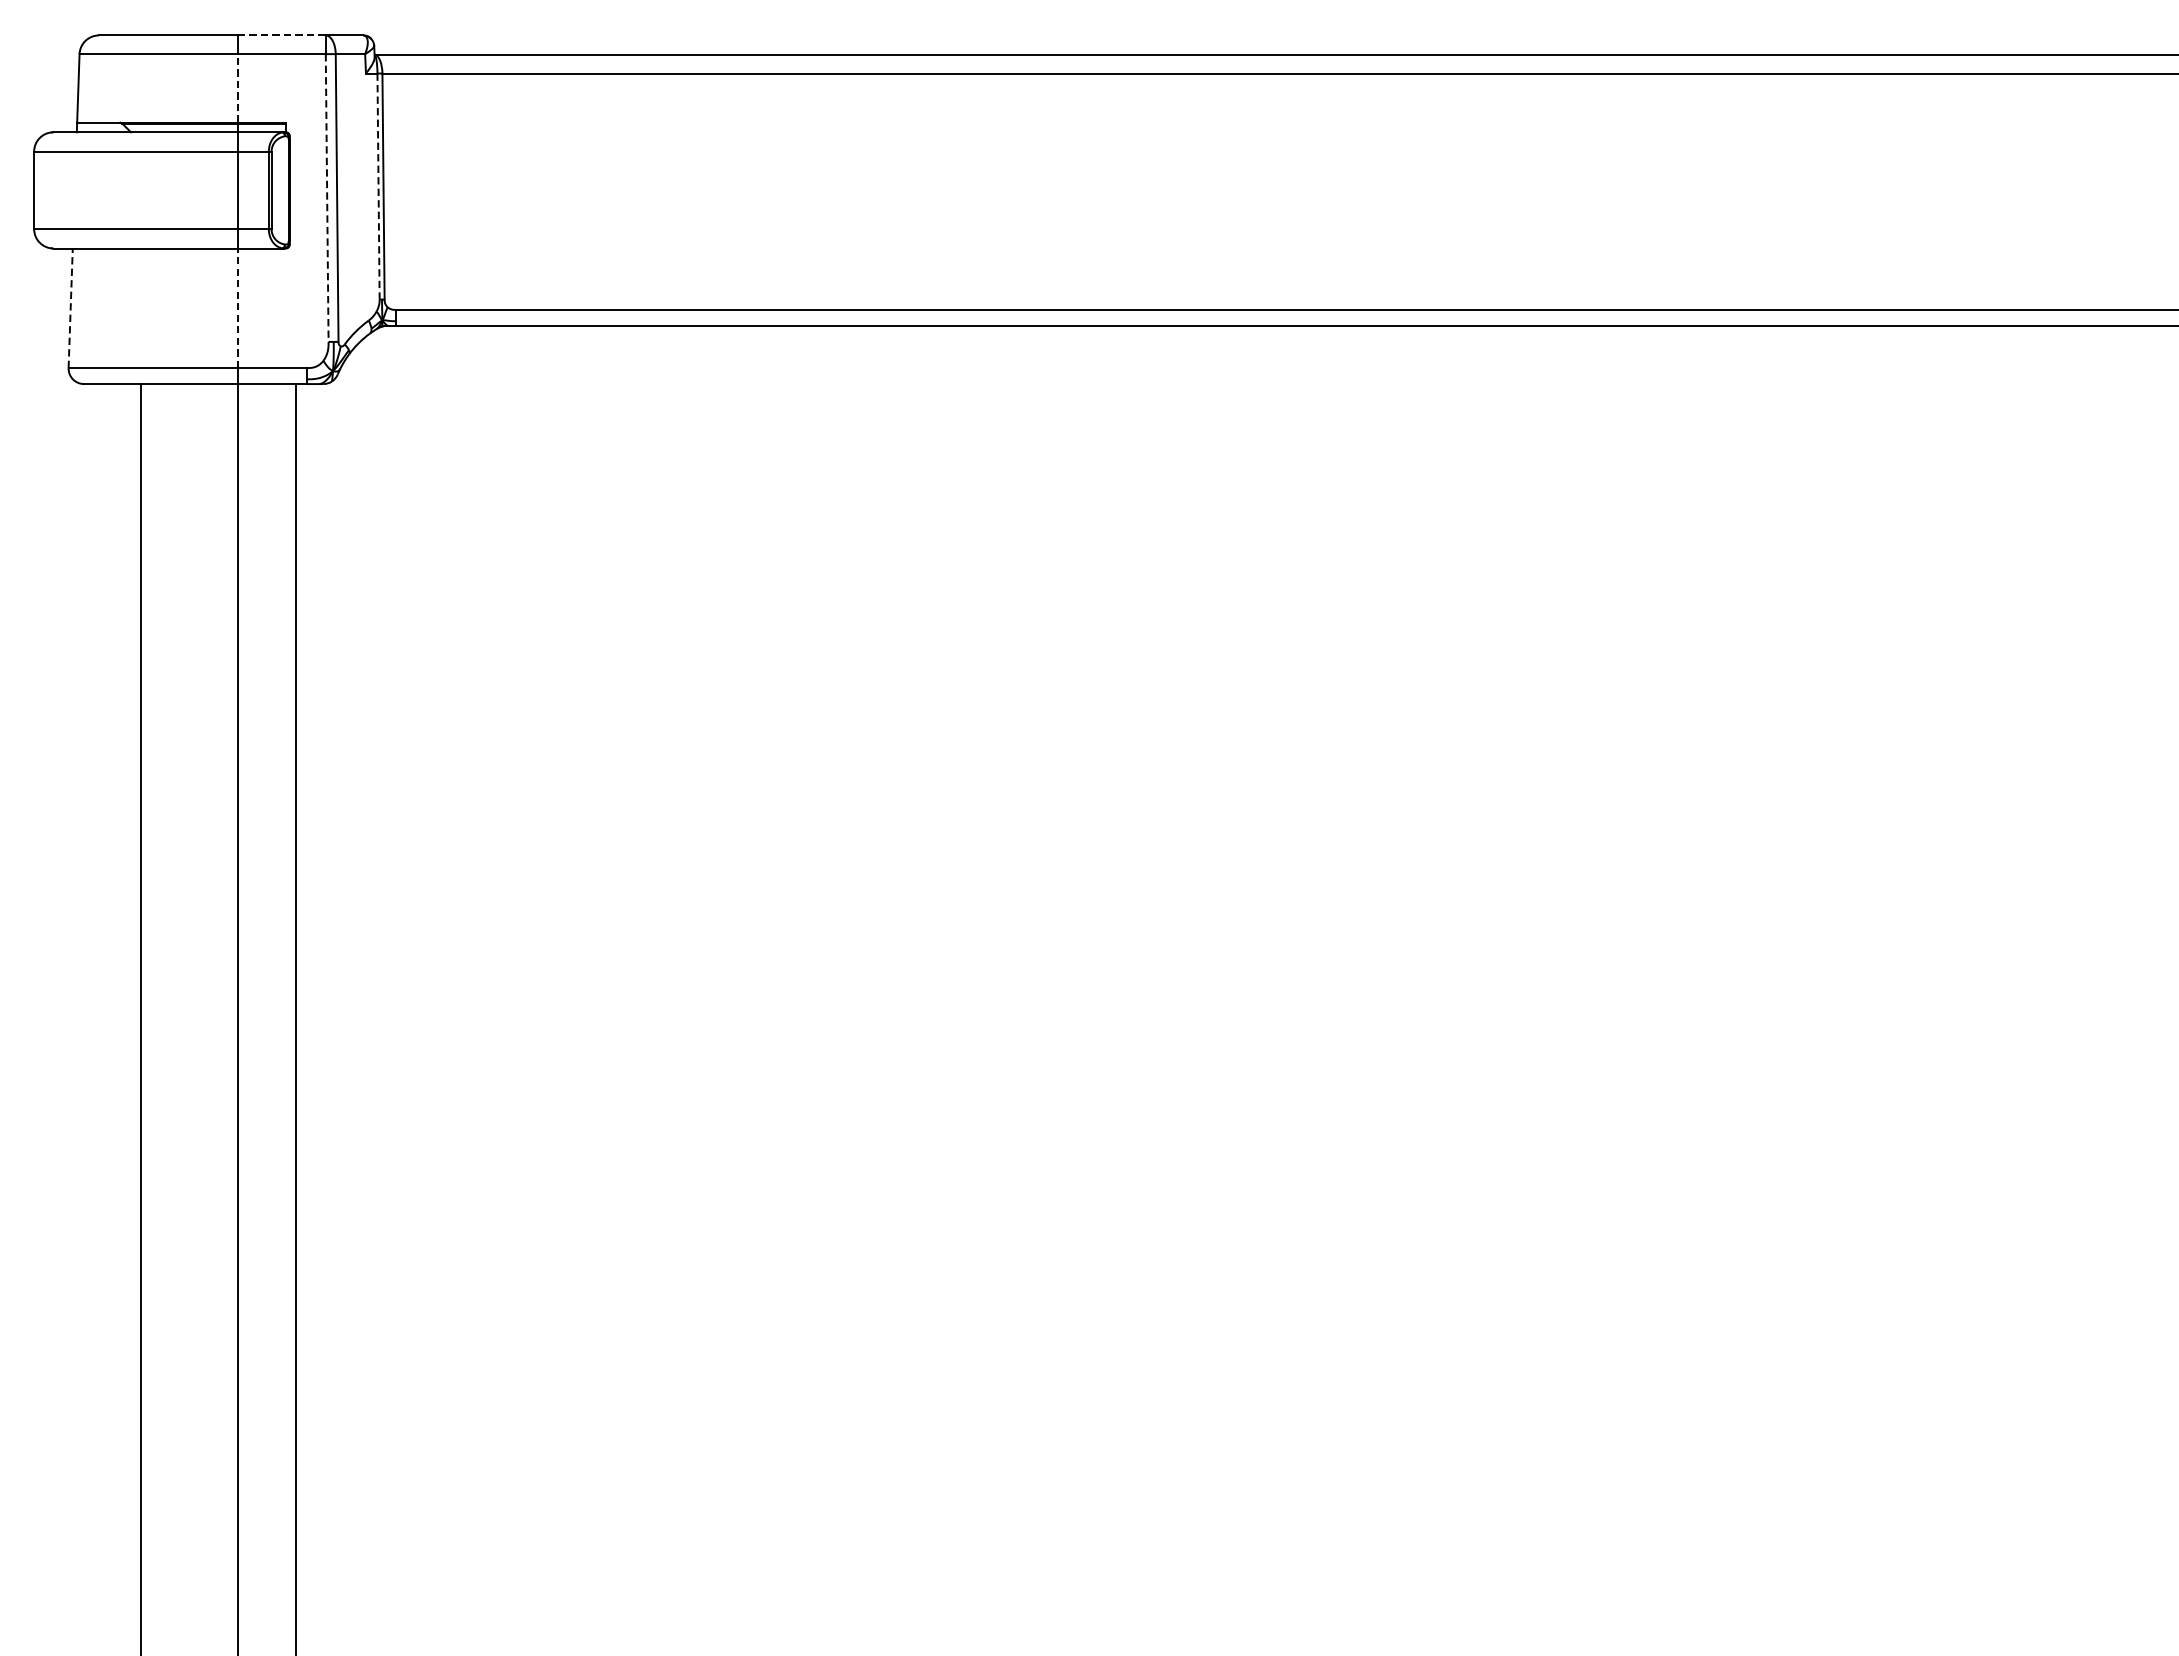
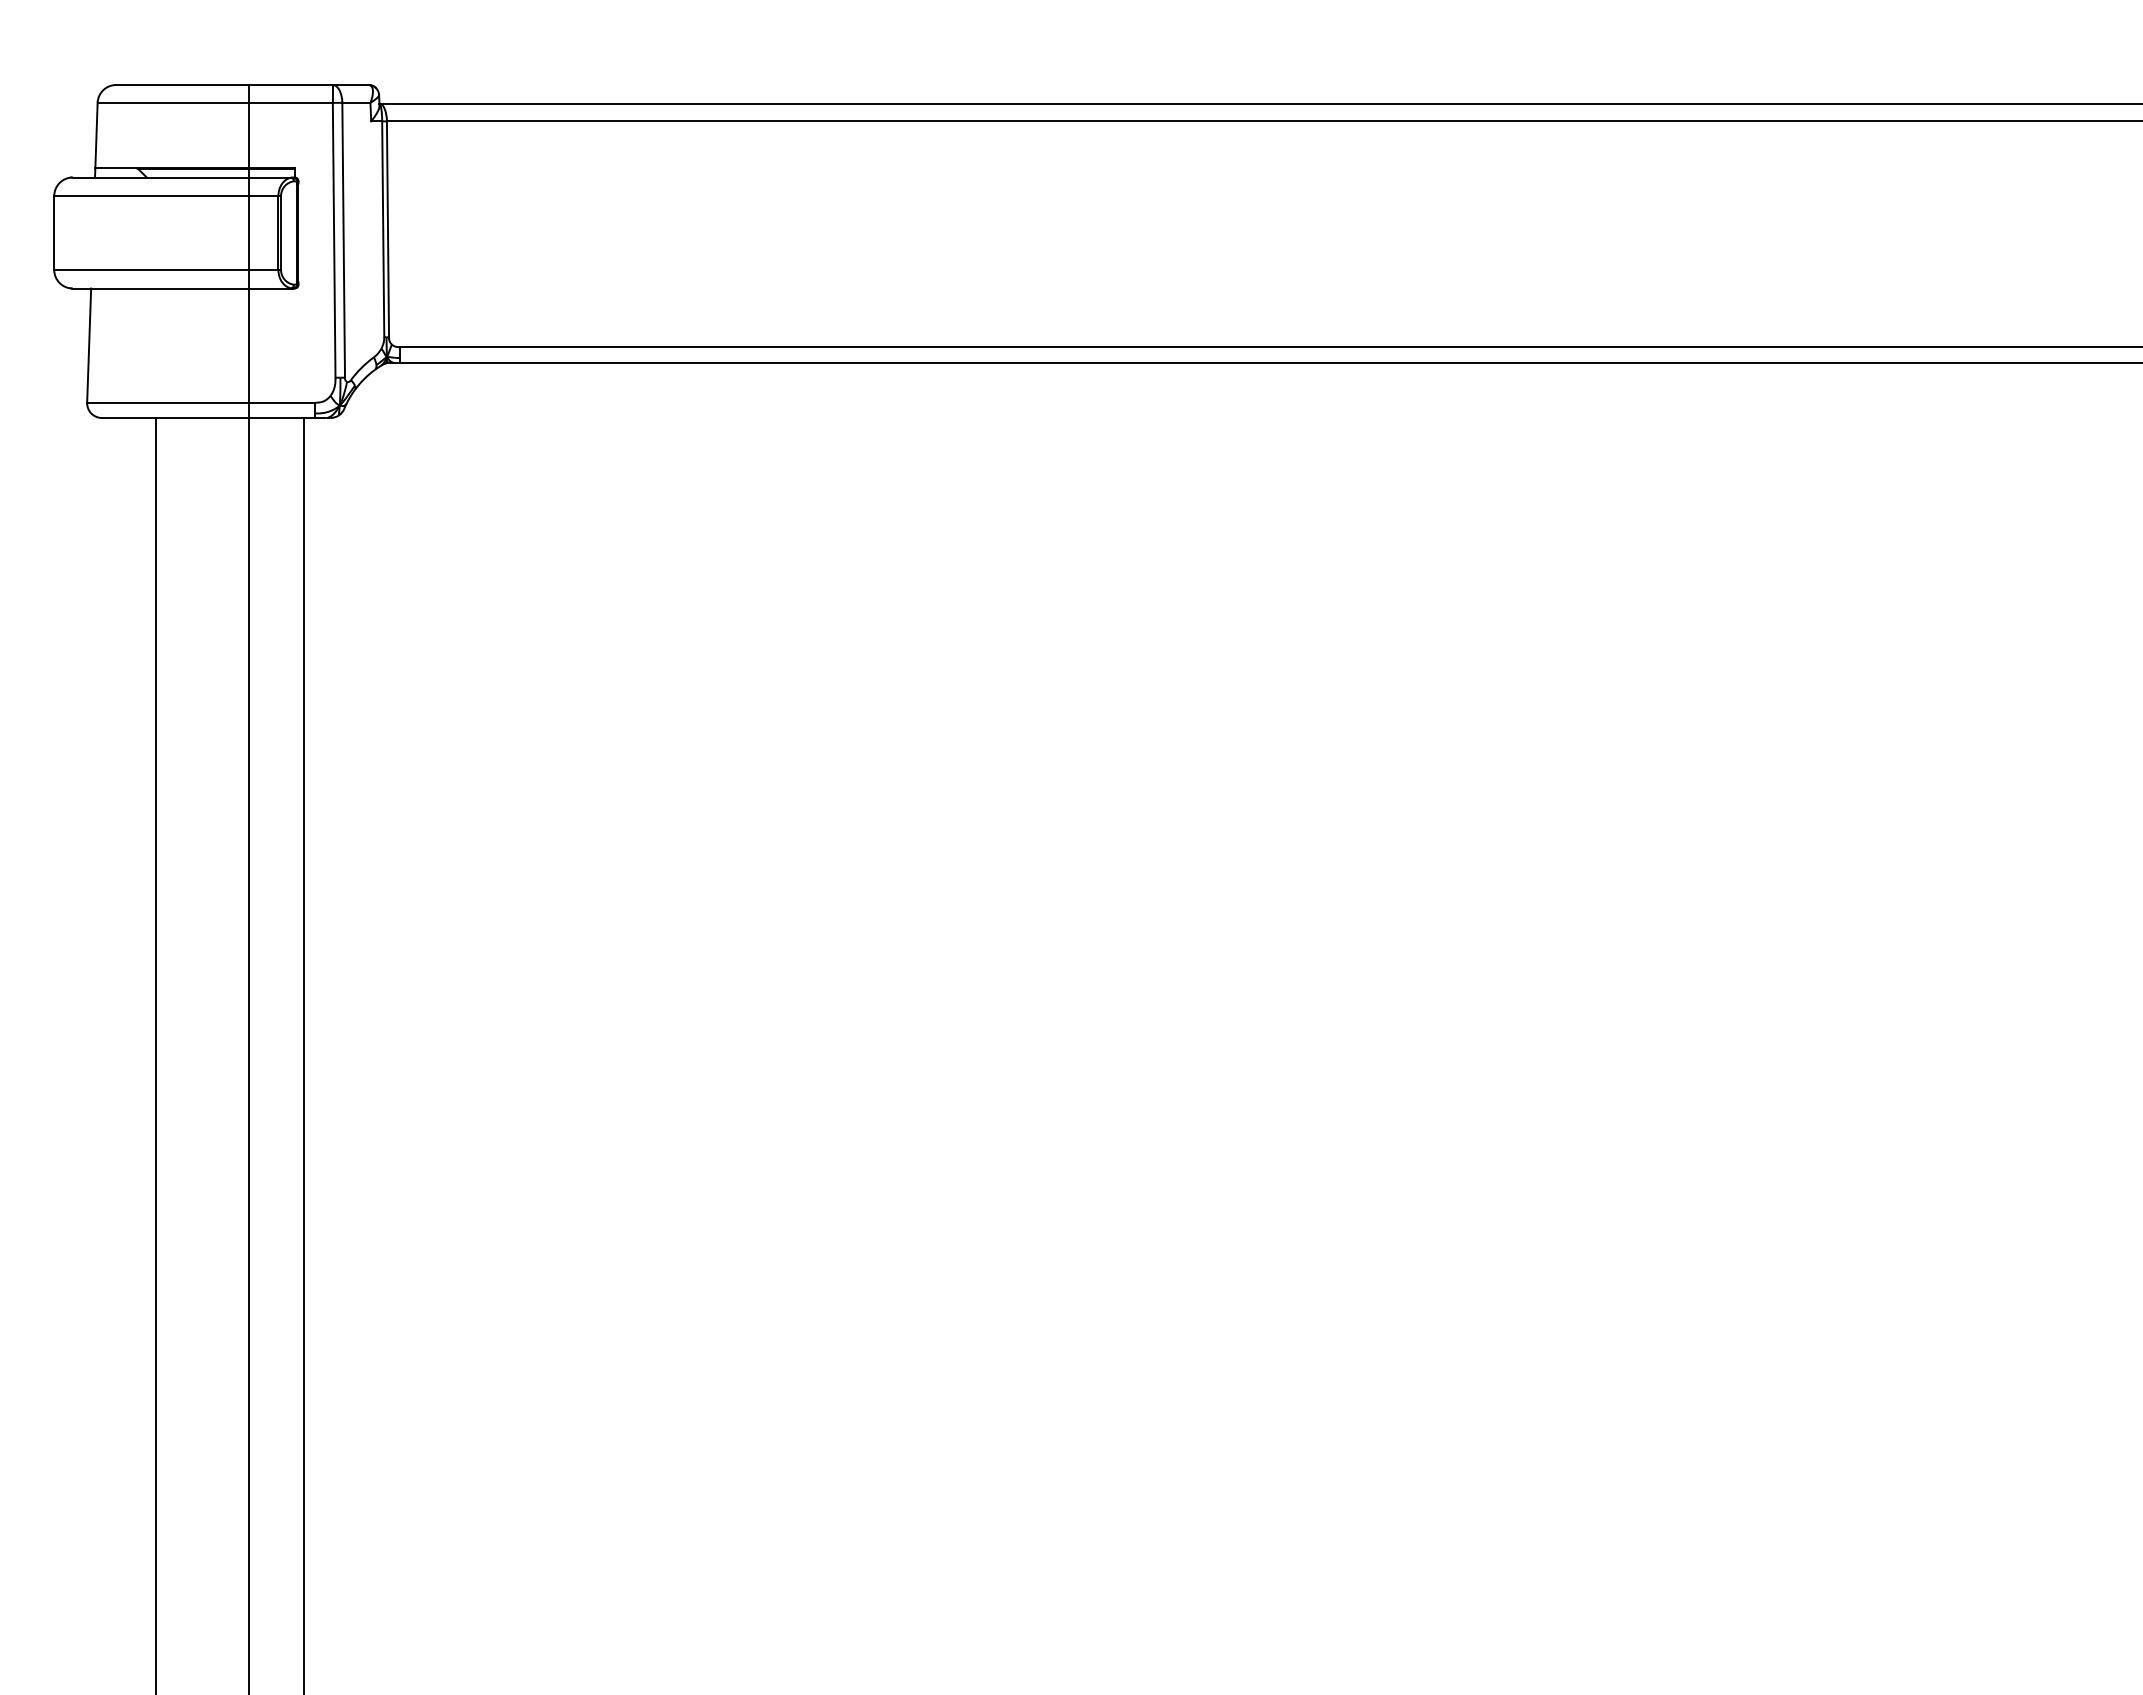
line: (281, 35) -> (290, 85), dashed -> solid
line: (237, 88) -> (248, 135), dashed -> solid
line: (378, 186) -> (383, 229), dashed -> solid
line: (327, 198) -> (334, 240), dashed -> solid
line: (71, 308) -> (89, 345), dashed -> solid
line: (237, 308) -> (248, 345), dashed -> solid

